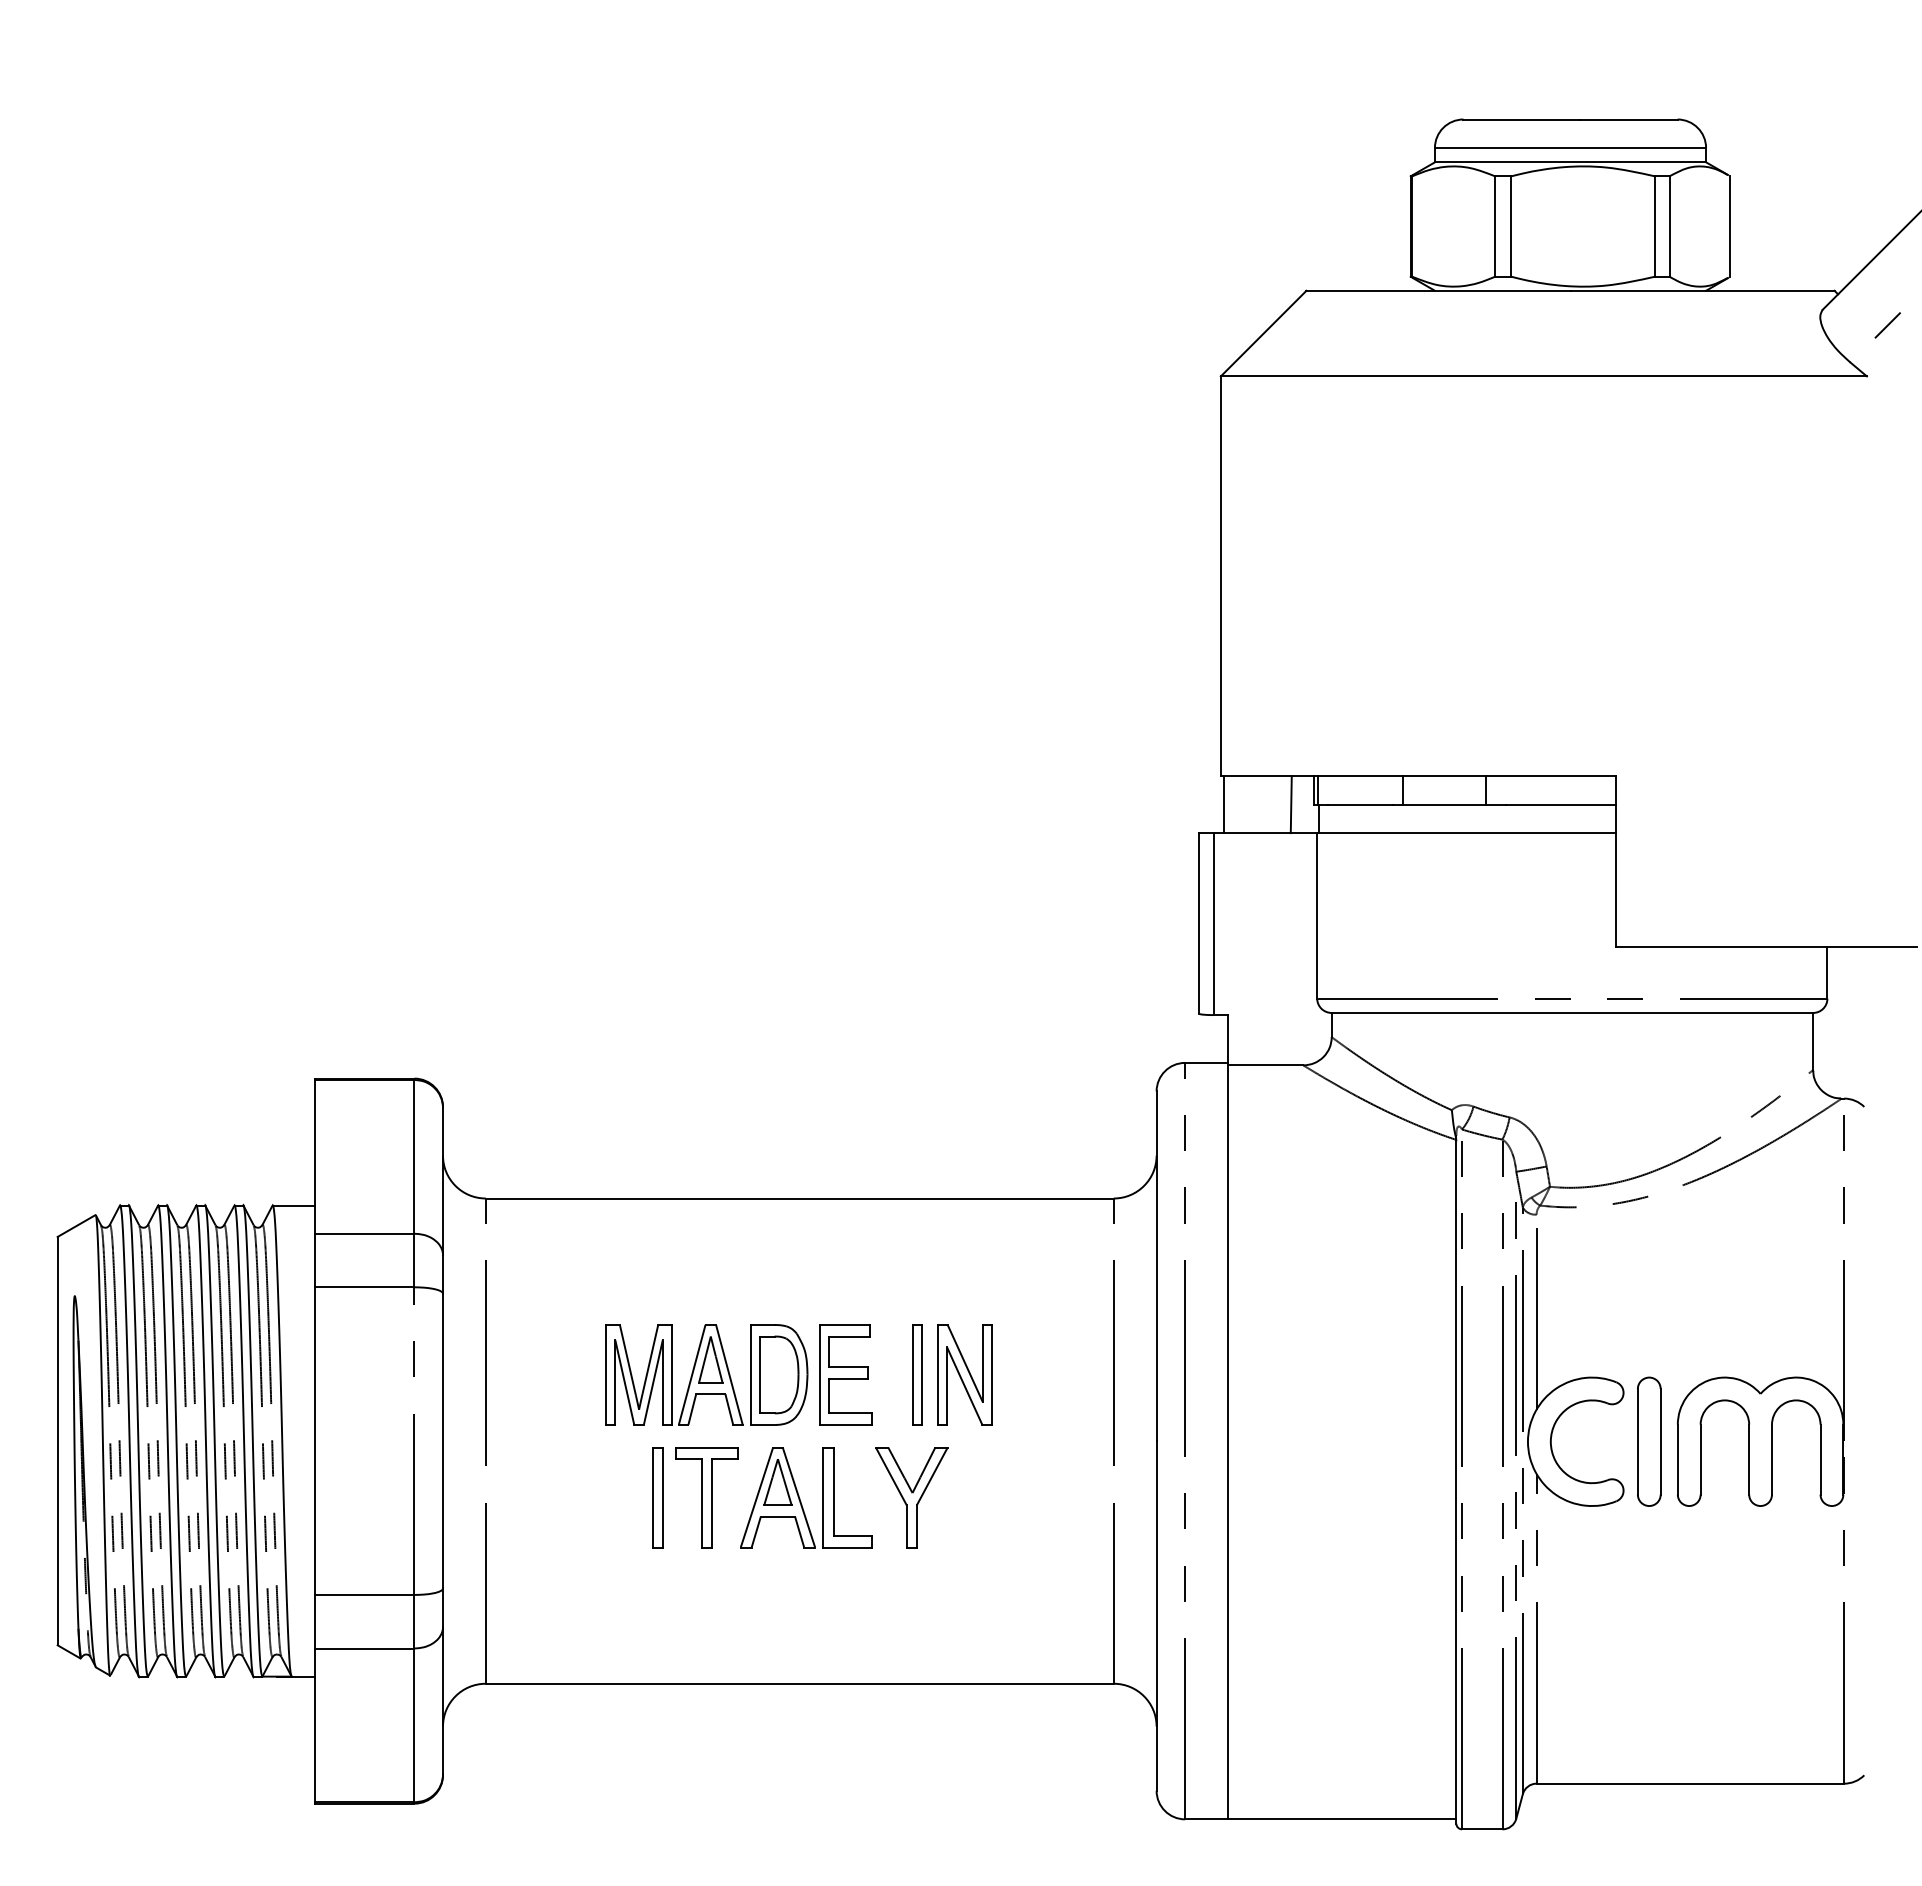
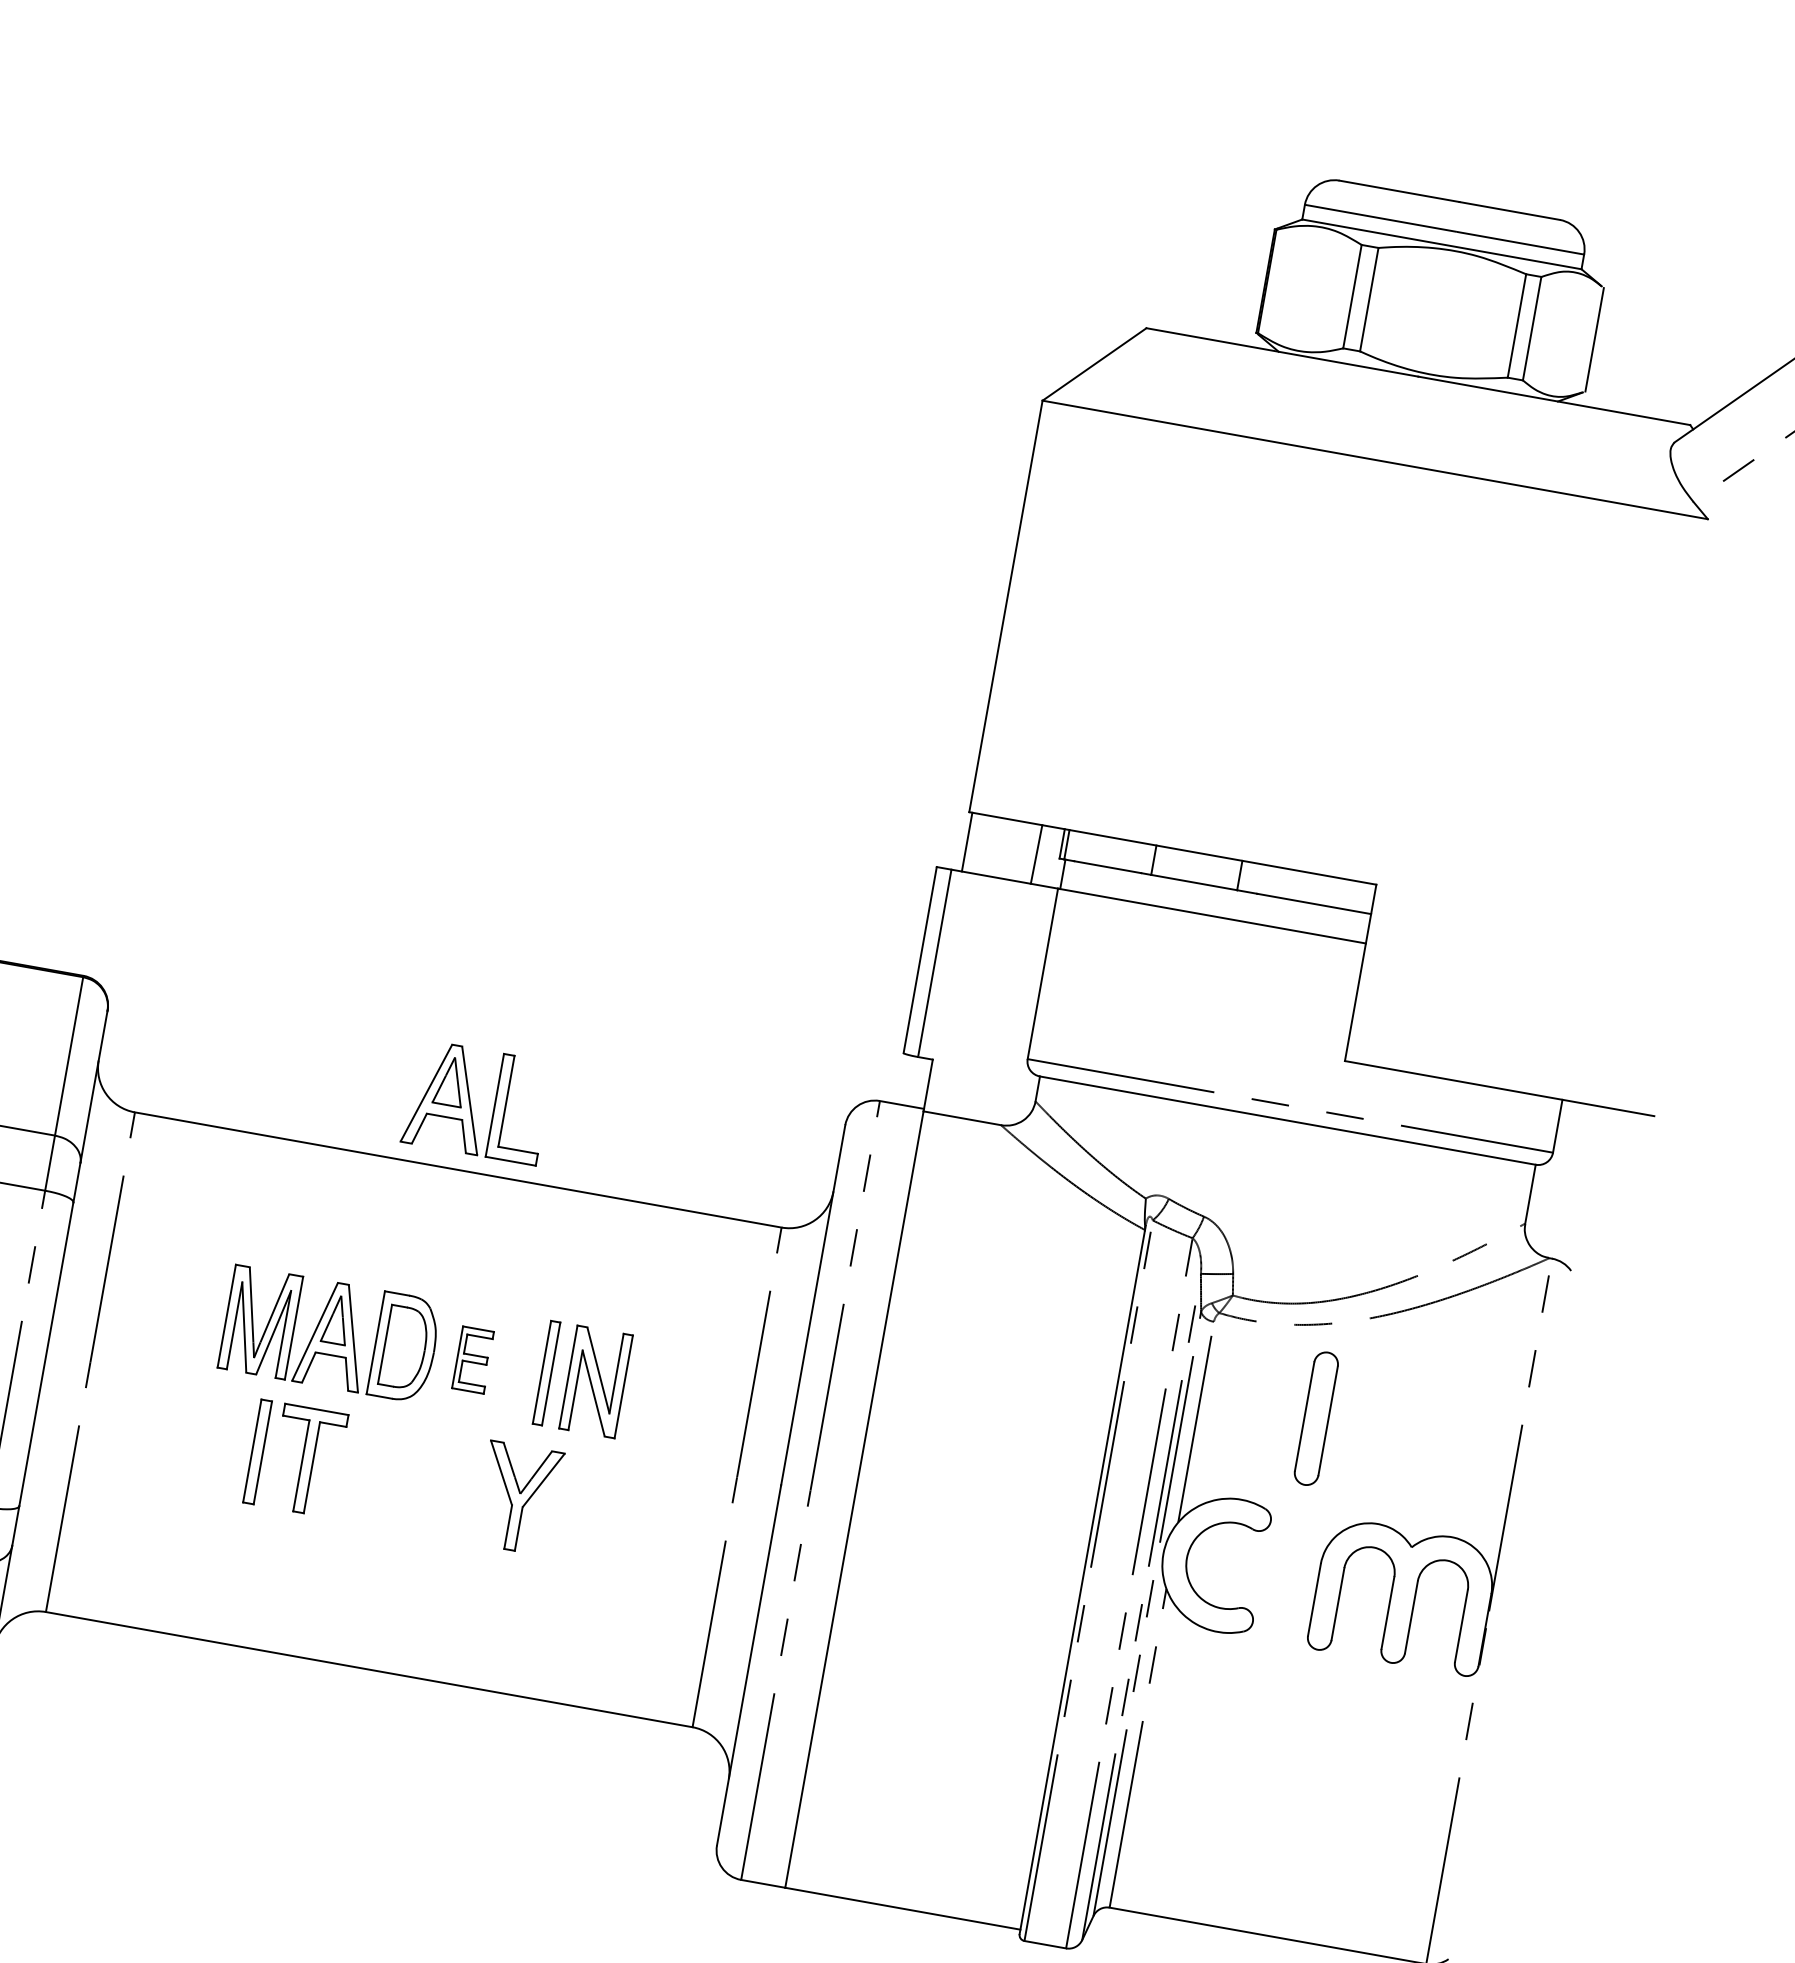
part: (845, 1374) -> (473, 1359), size x0.6
part: (1649, 1441) -> (1316, 1418), moved
part: (800, 1498) -> (471, 1102), moved

